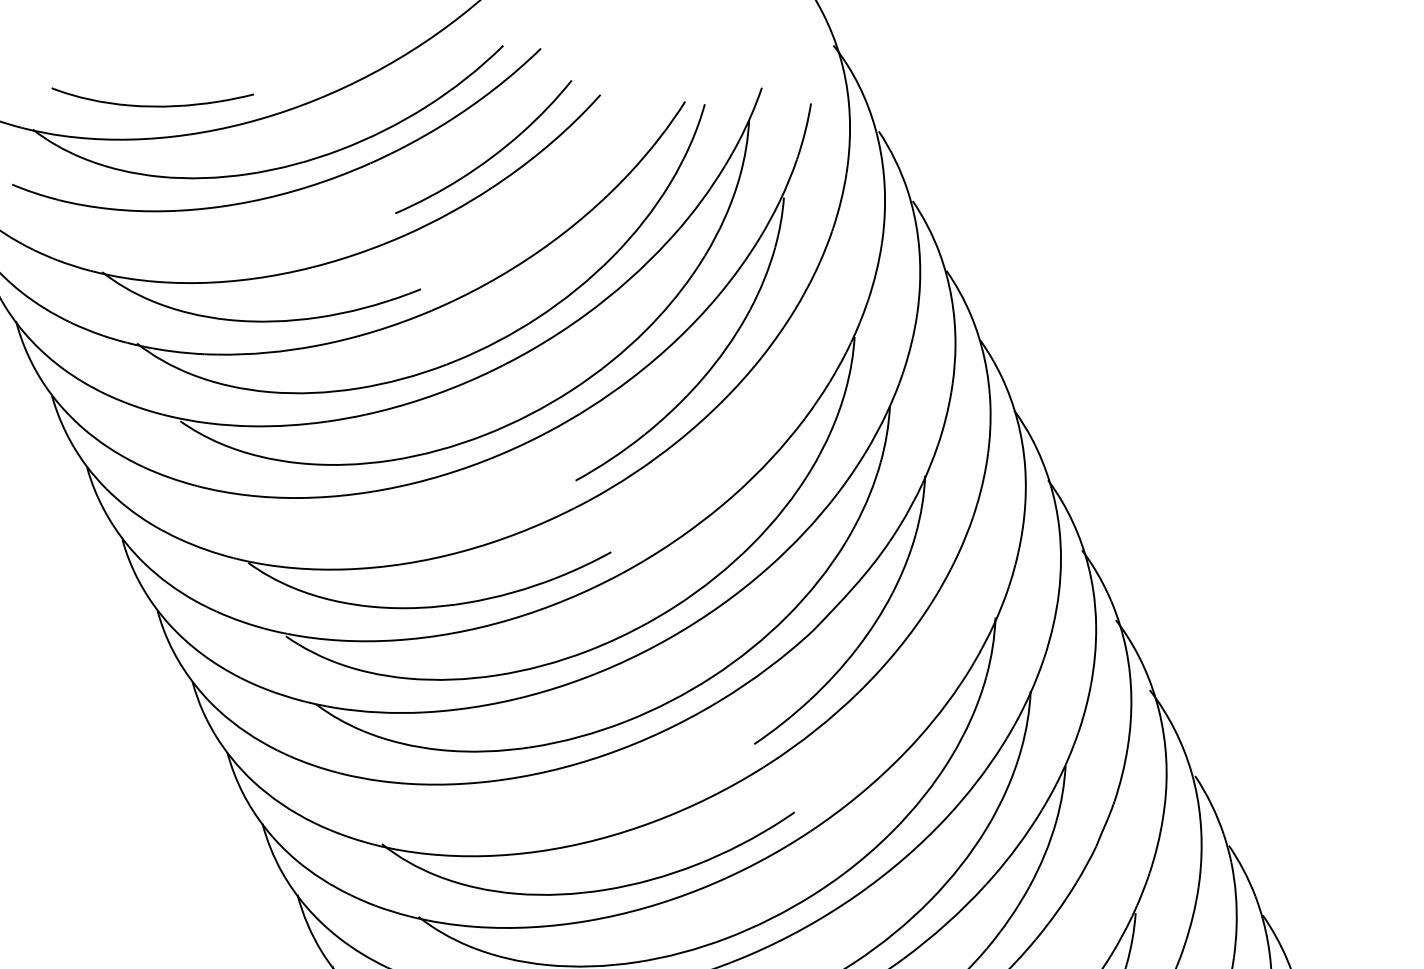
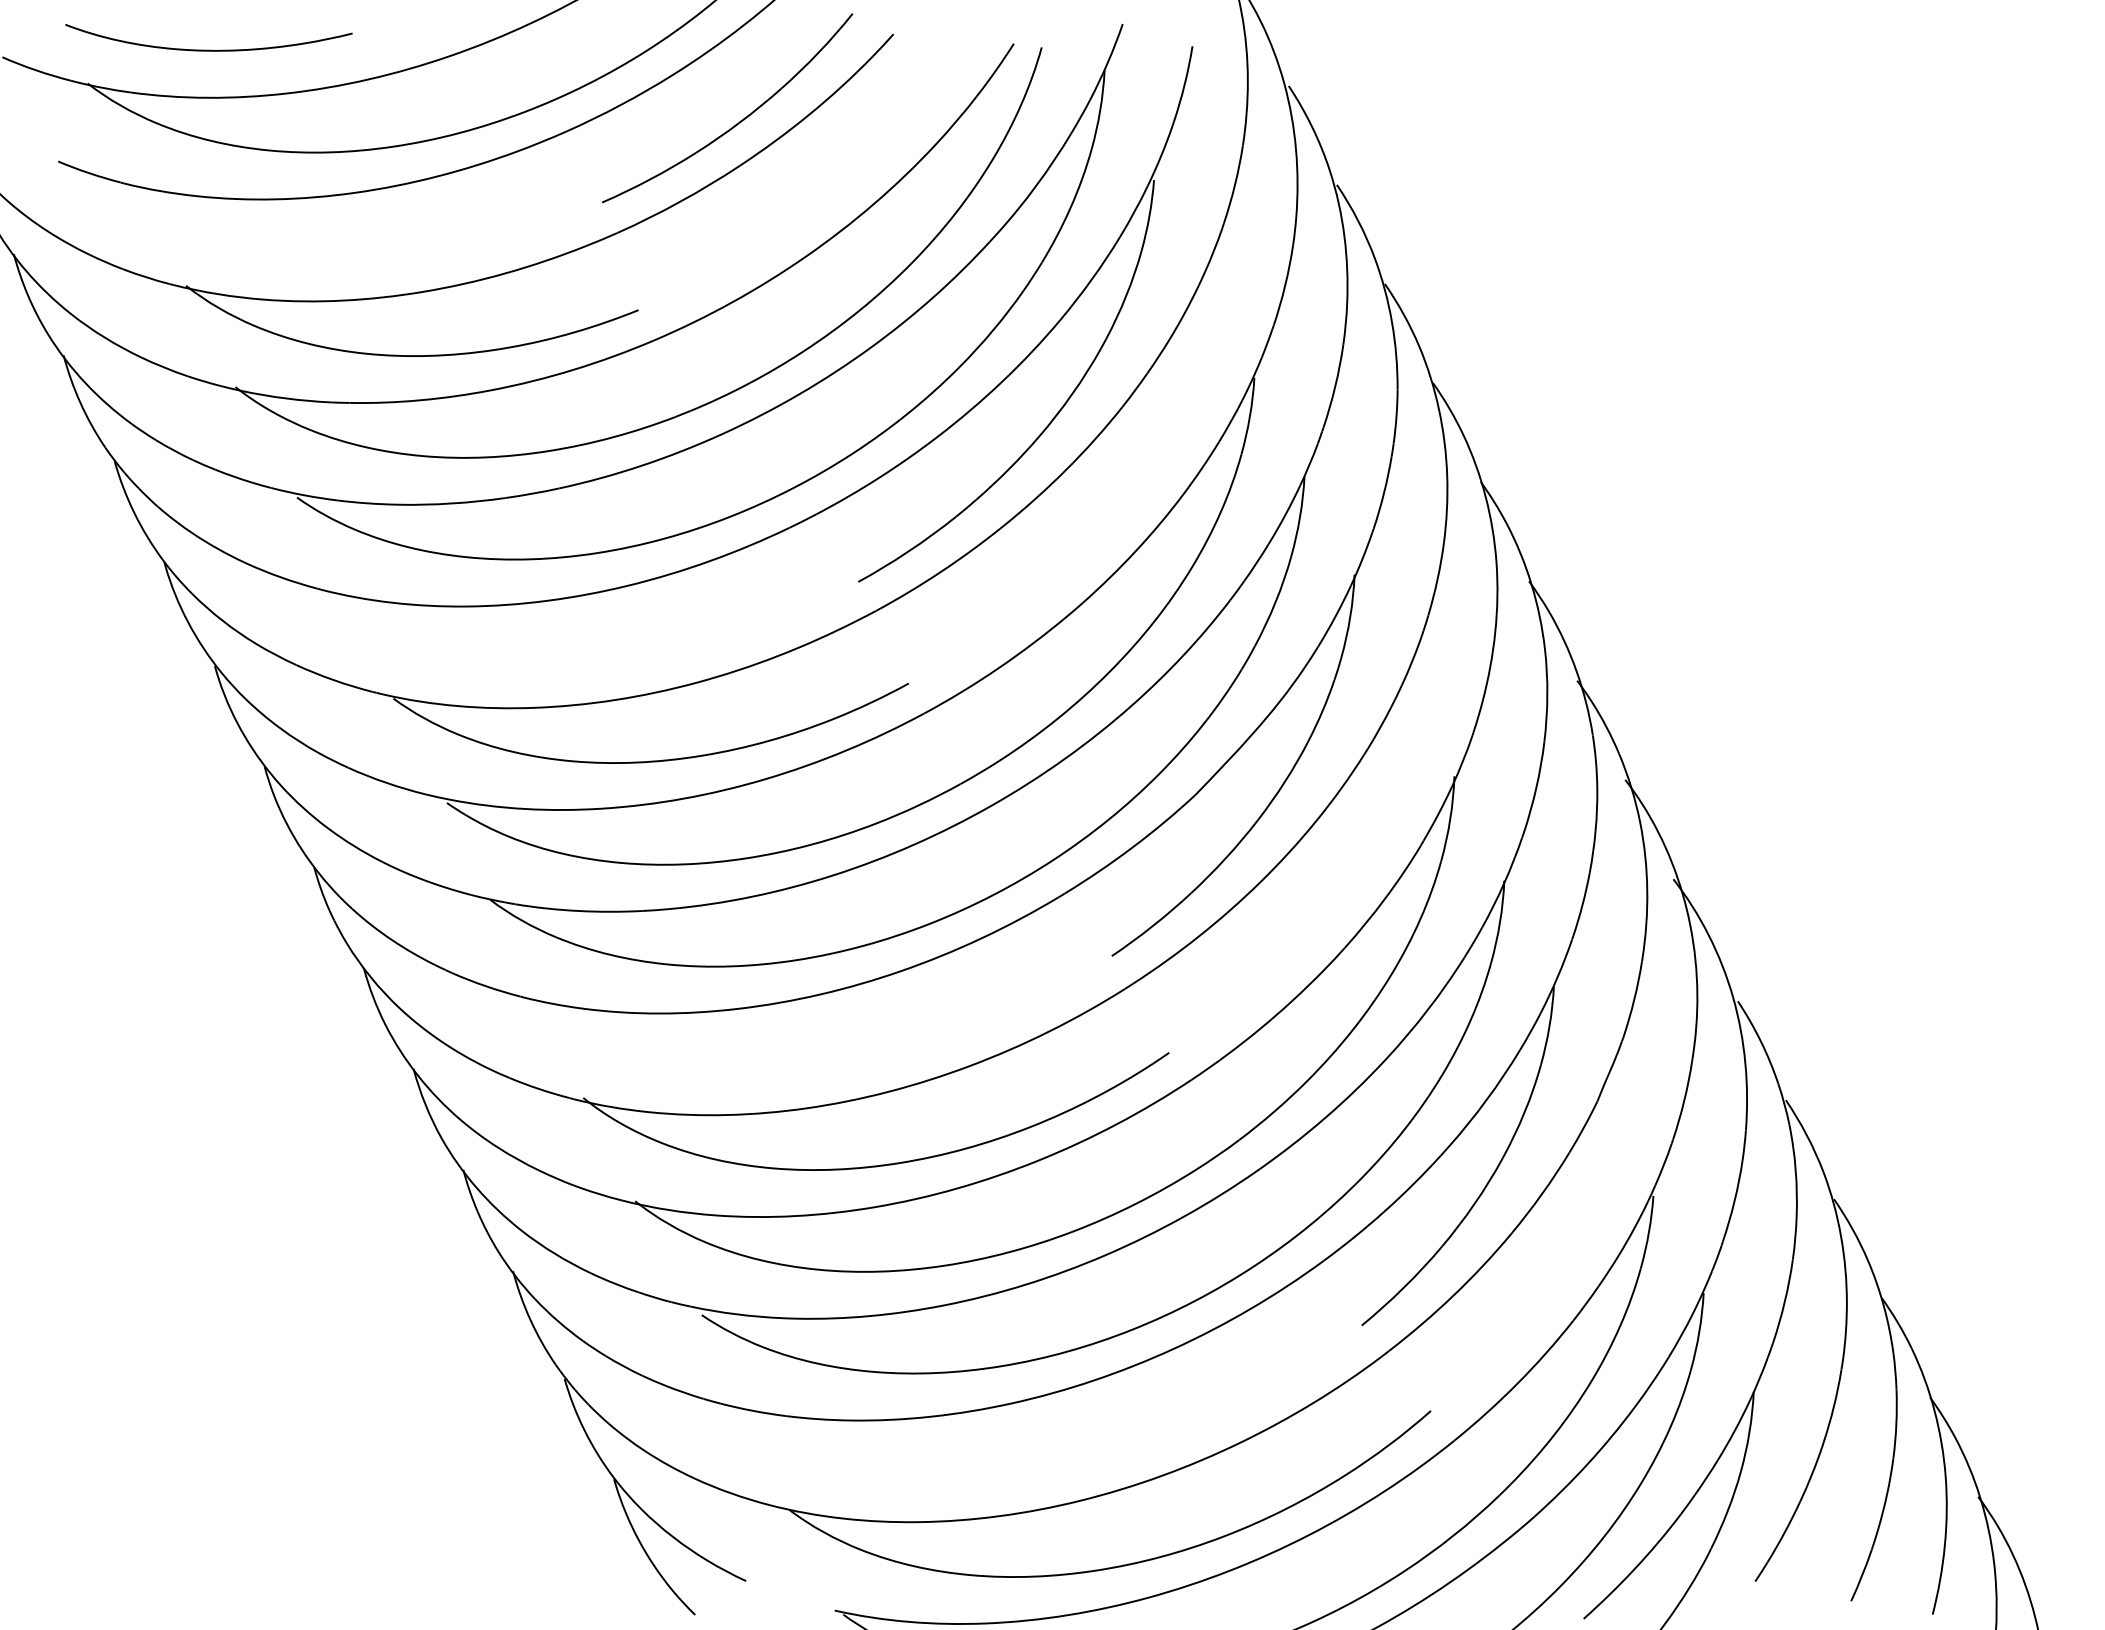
curve: (152, 105) -> (208, 49), moved

